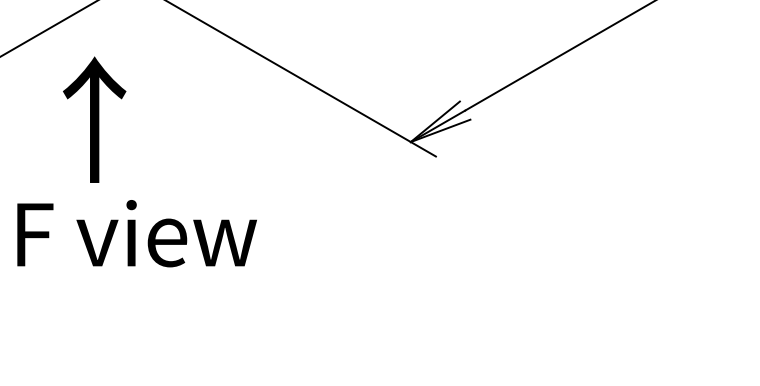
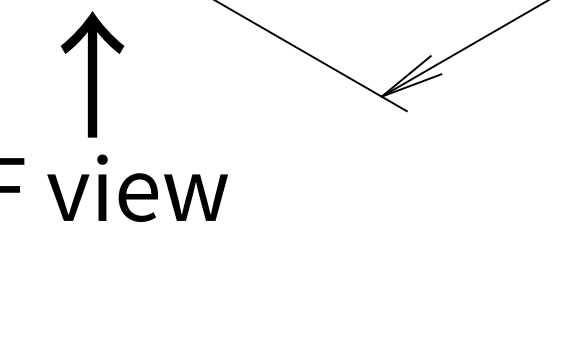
text: (94, 119) -> (92, 74), moved

